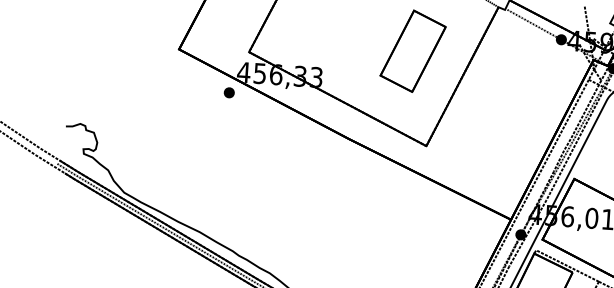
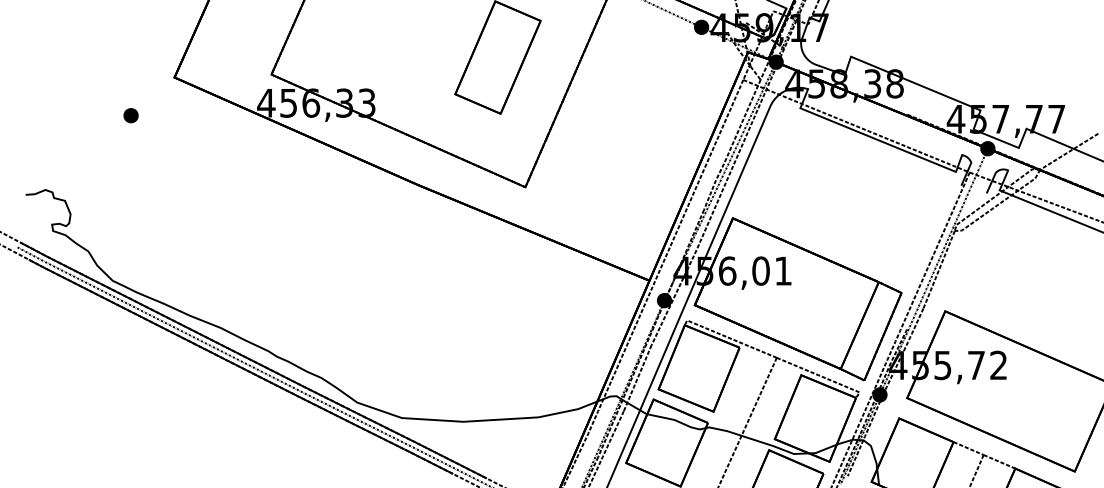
part: (228, 92) -> (130, 115), moved

